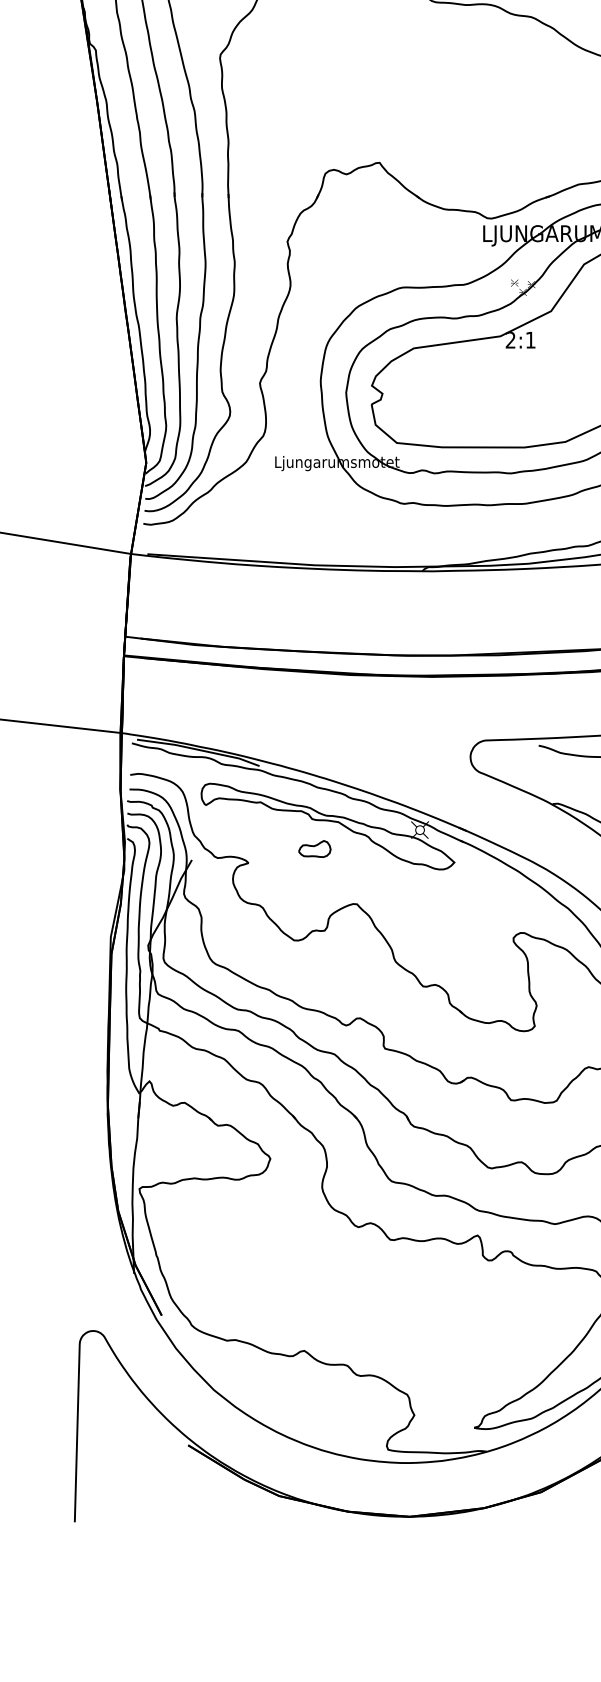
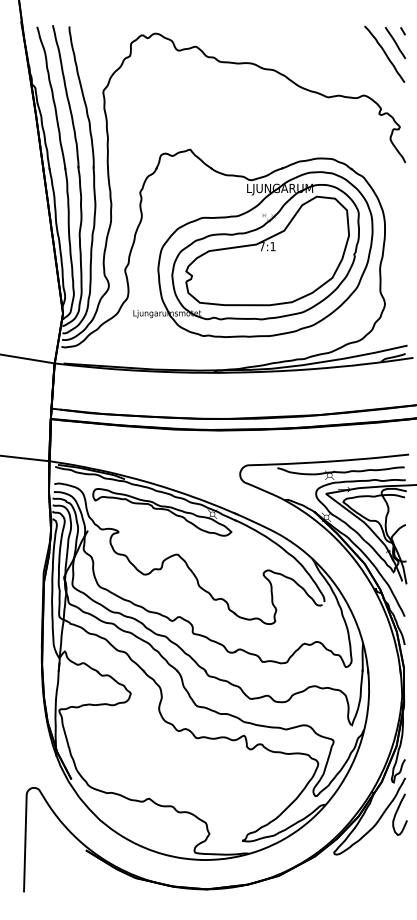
text: (509, 339) -> (261, 246), 2:1 -> 7:1
part: (313, 848) -> (154, 524), removed

